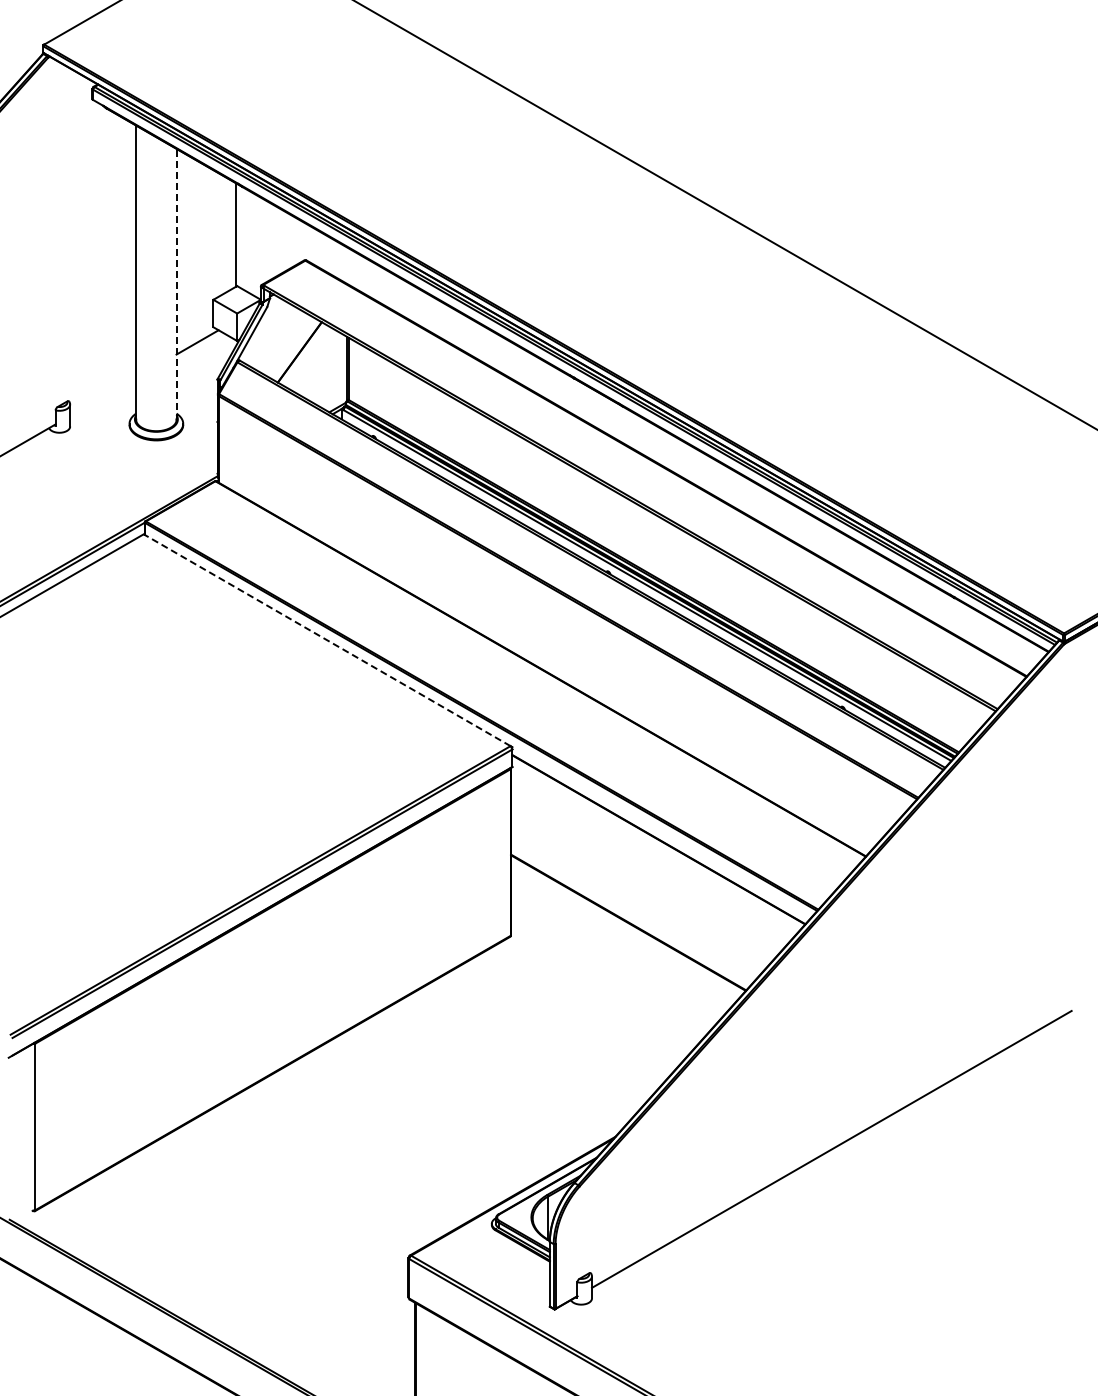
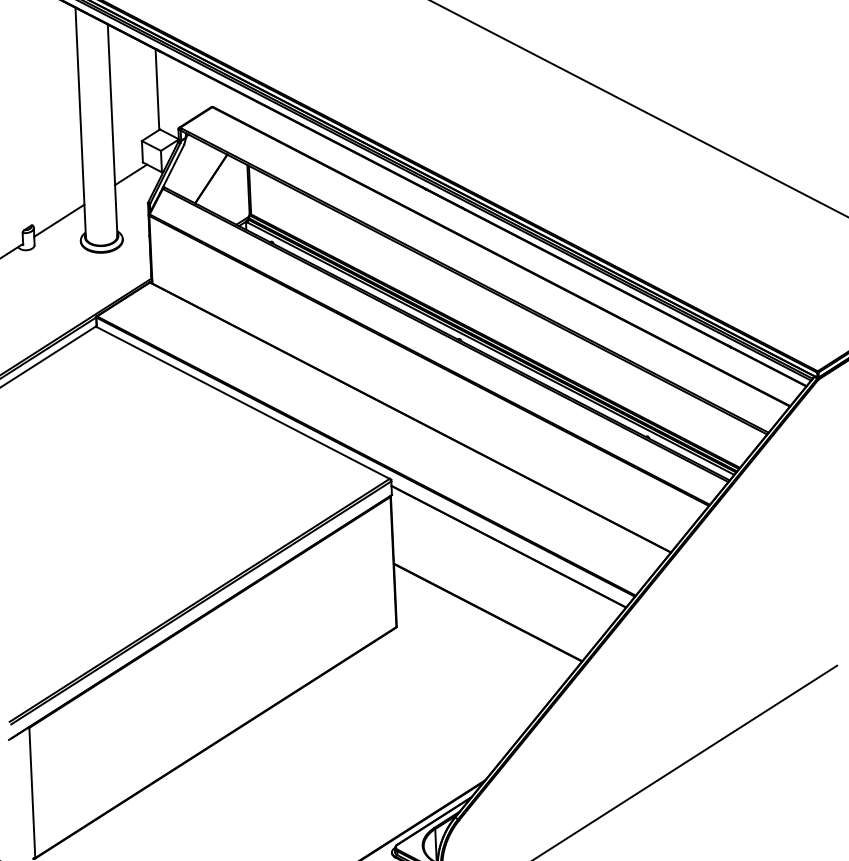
line: (176, 284) -> (112, 130), dashed -> solid
line: (103, 396) -> (59, 220), added
line: (327, 640) -> (243, 402), dashed -> solid

